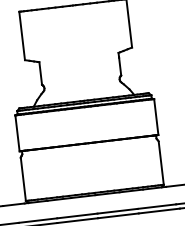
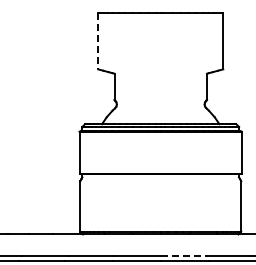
line: (22, 36) -> (98, 41), solid -> dashed
line: (117, 210) -> (184, 255), solid -> dashed

